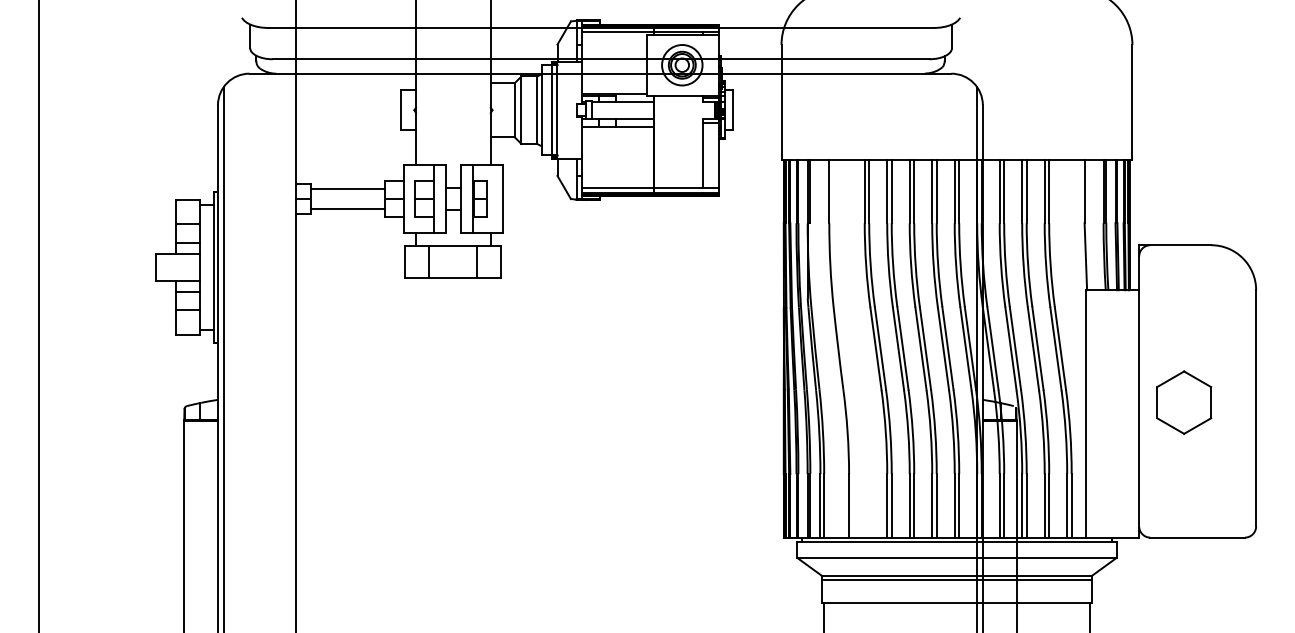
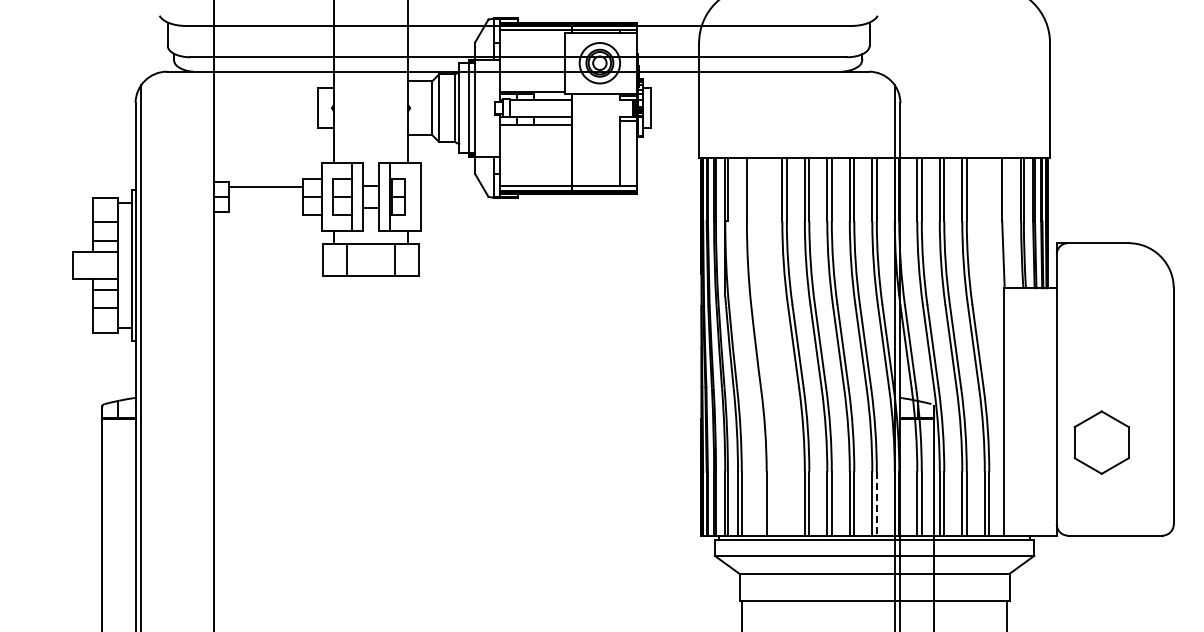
line: (348, 208) -> (266, 206), removed
part: (1184, 402) -> (1102, 442), moved
line: (959, 505) -> (877, 503), solid -> dashed
line: (956, 580) -> (874, 578), removed

